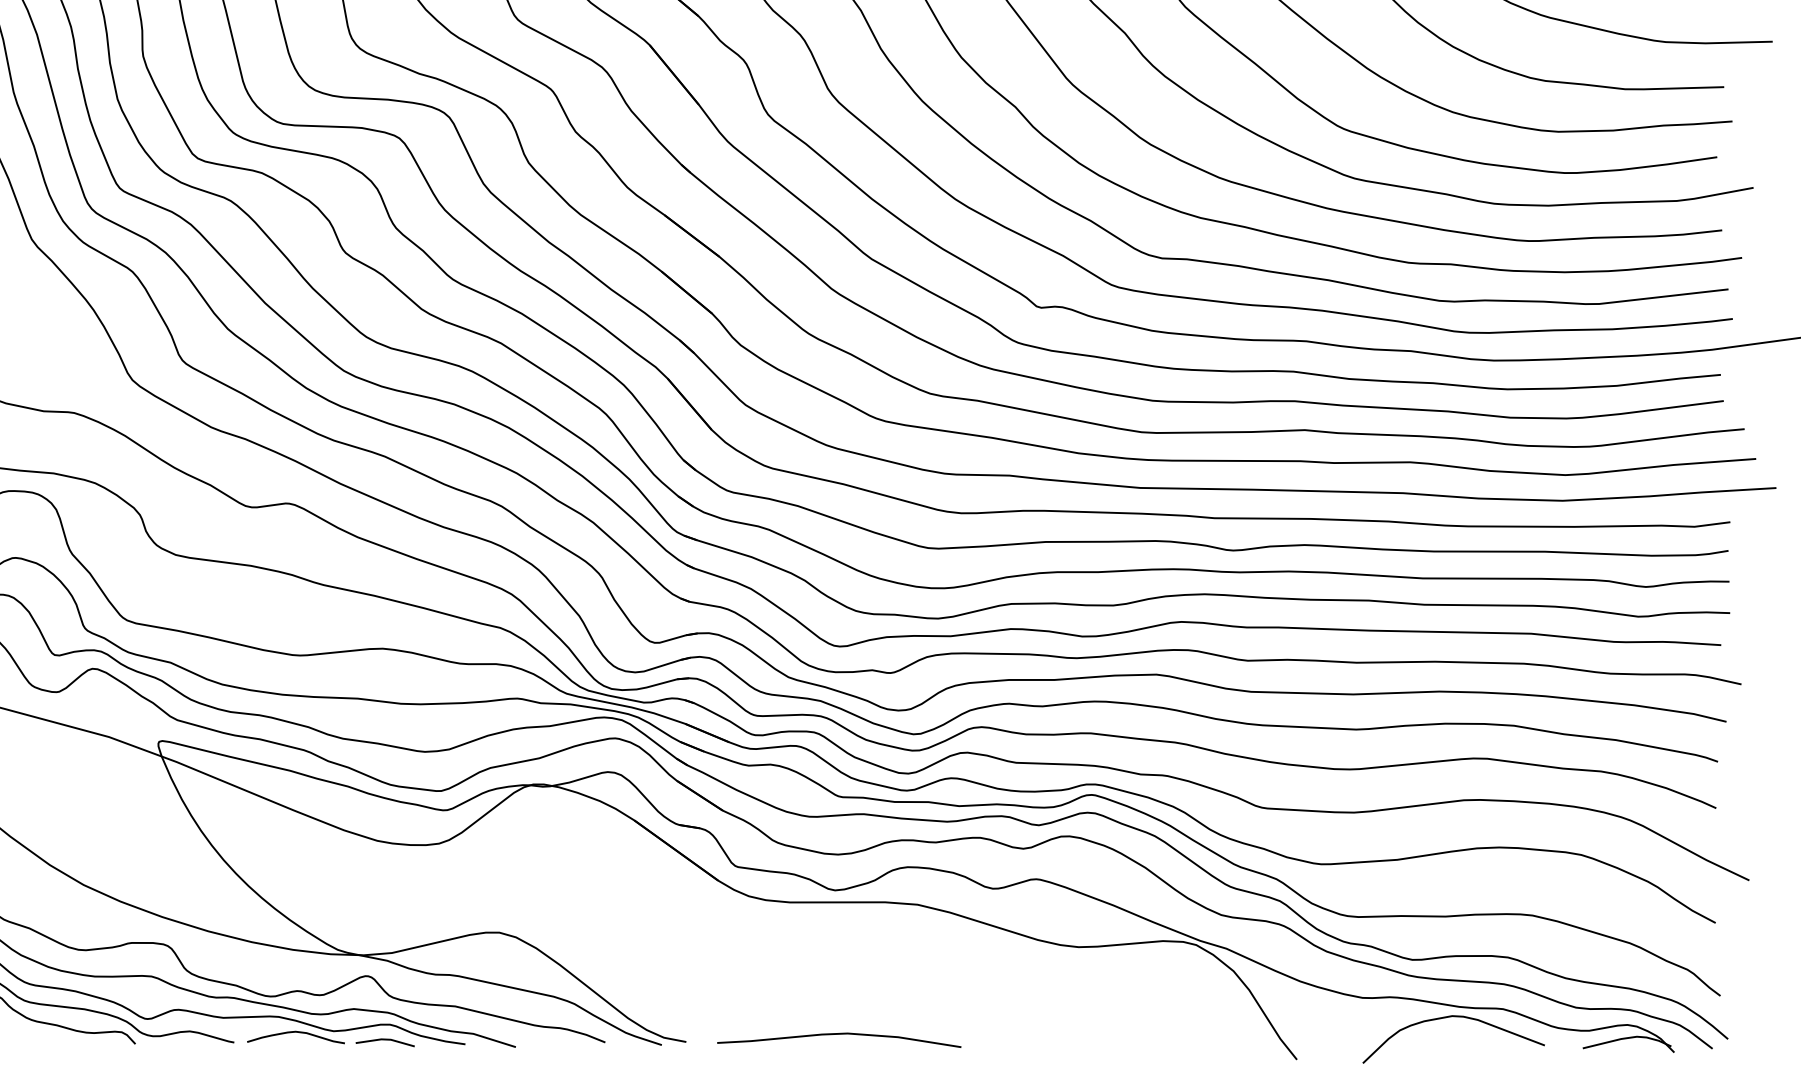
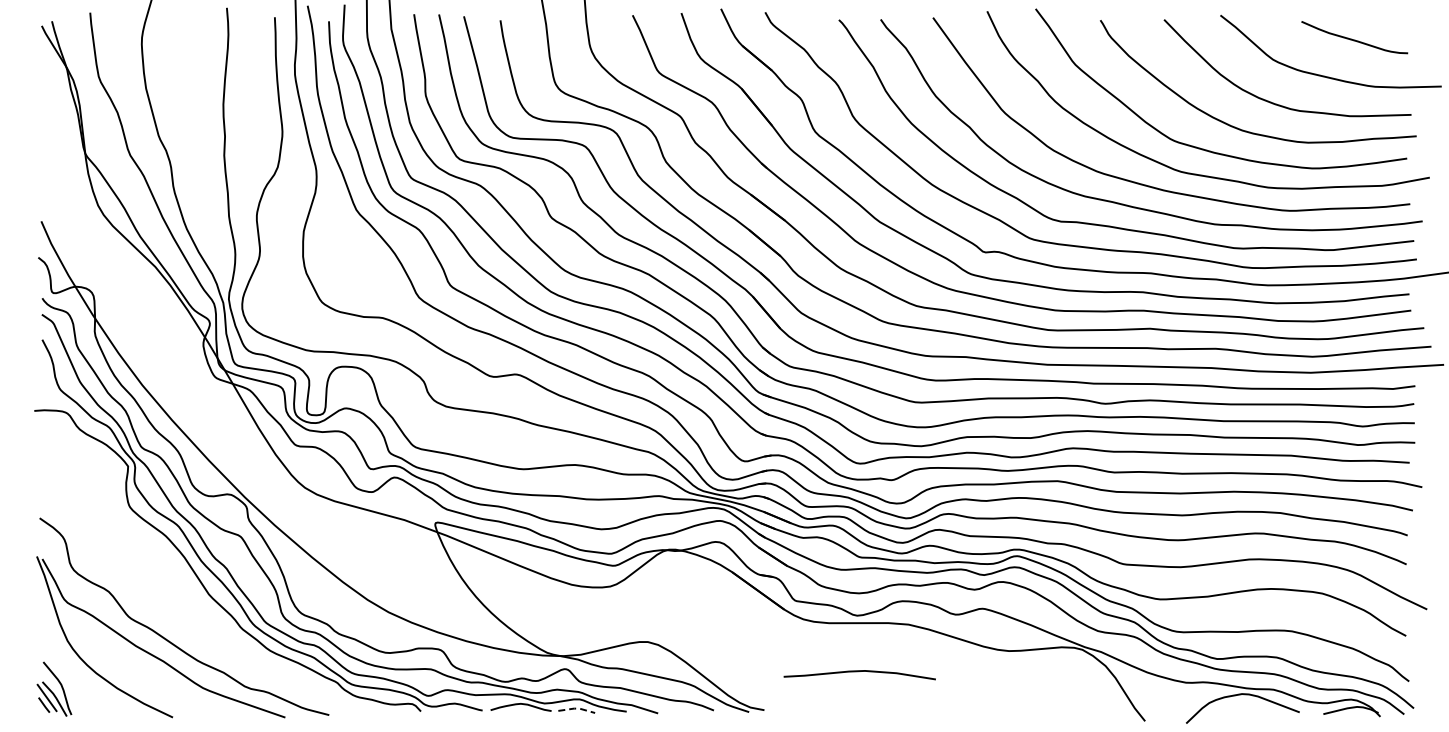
curve: (837, 1036) -> (858, 672), moved
line: (386, 1039) -> (577, 708), solid -> dashed

